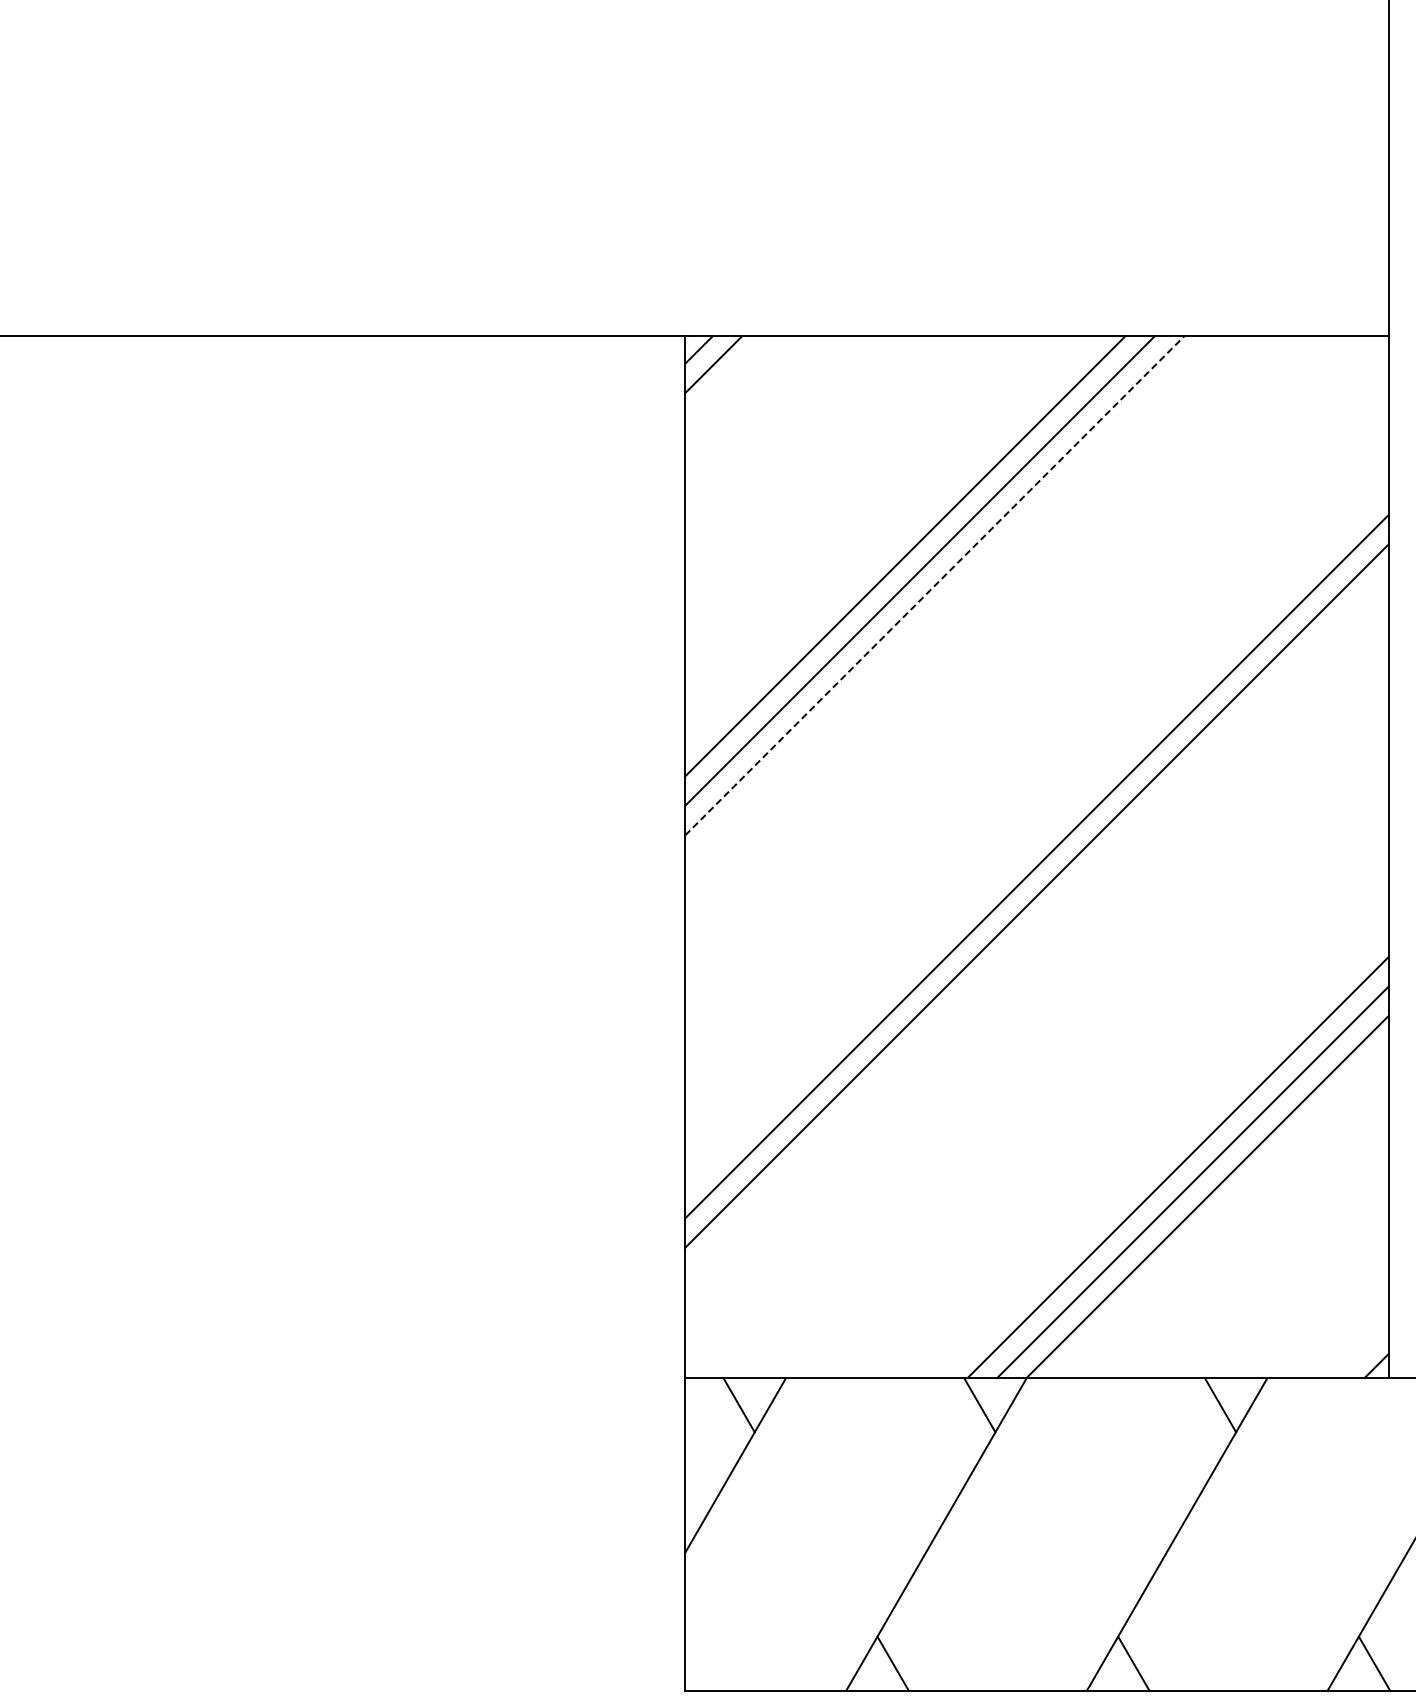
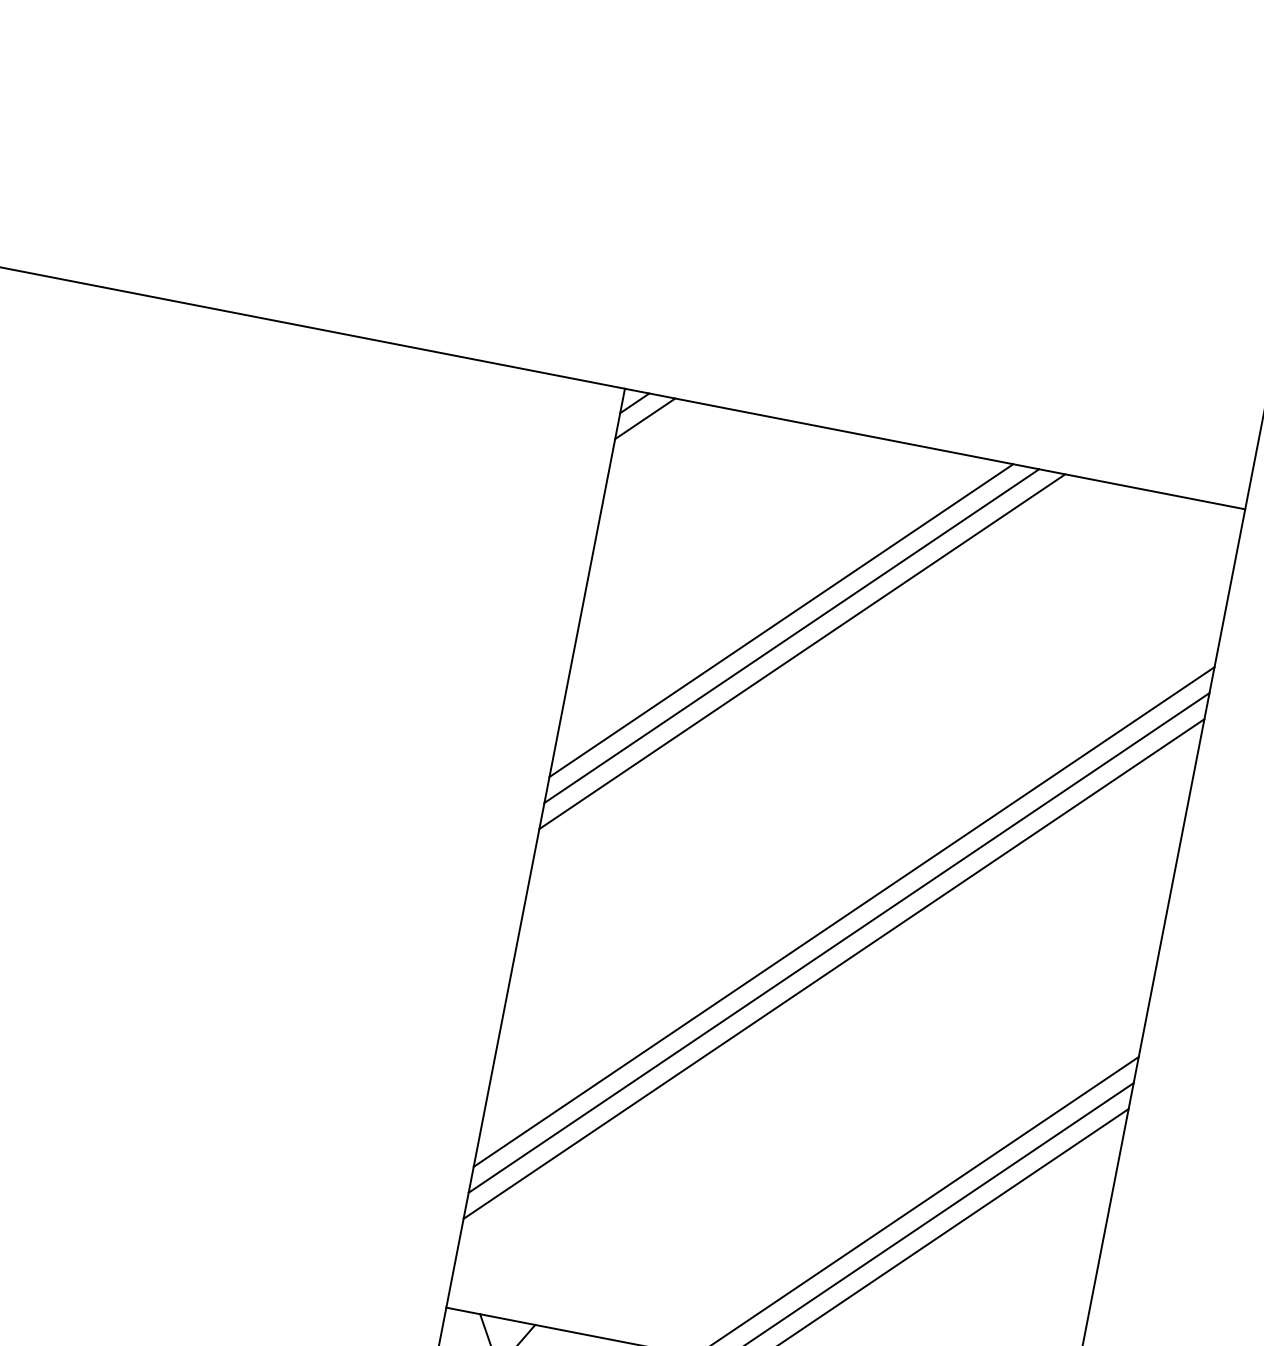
line: (935, 585) -> (802, 651), dashed -> solid
line: (1036, 925) -> (833, 968), added

